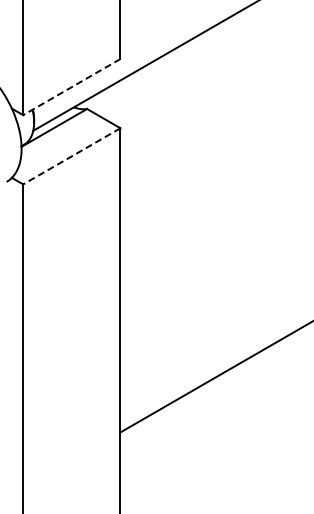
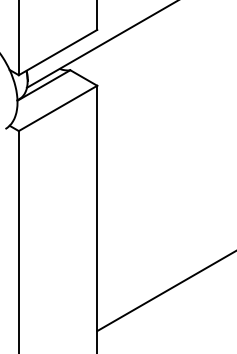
line: (71, 87) -> (57, 52), dashed -> solid
line: (71, 156) -> (57, 108), dashed -> solid

